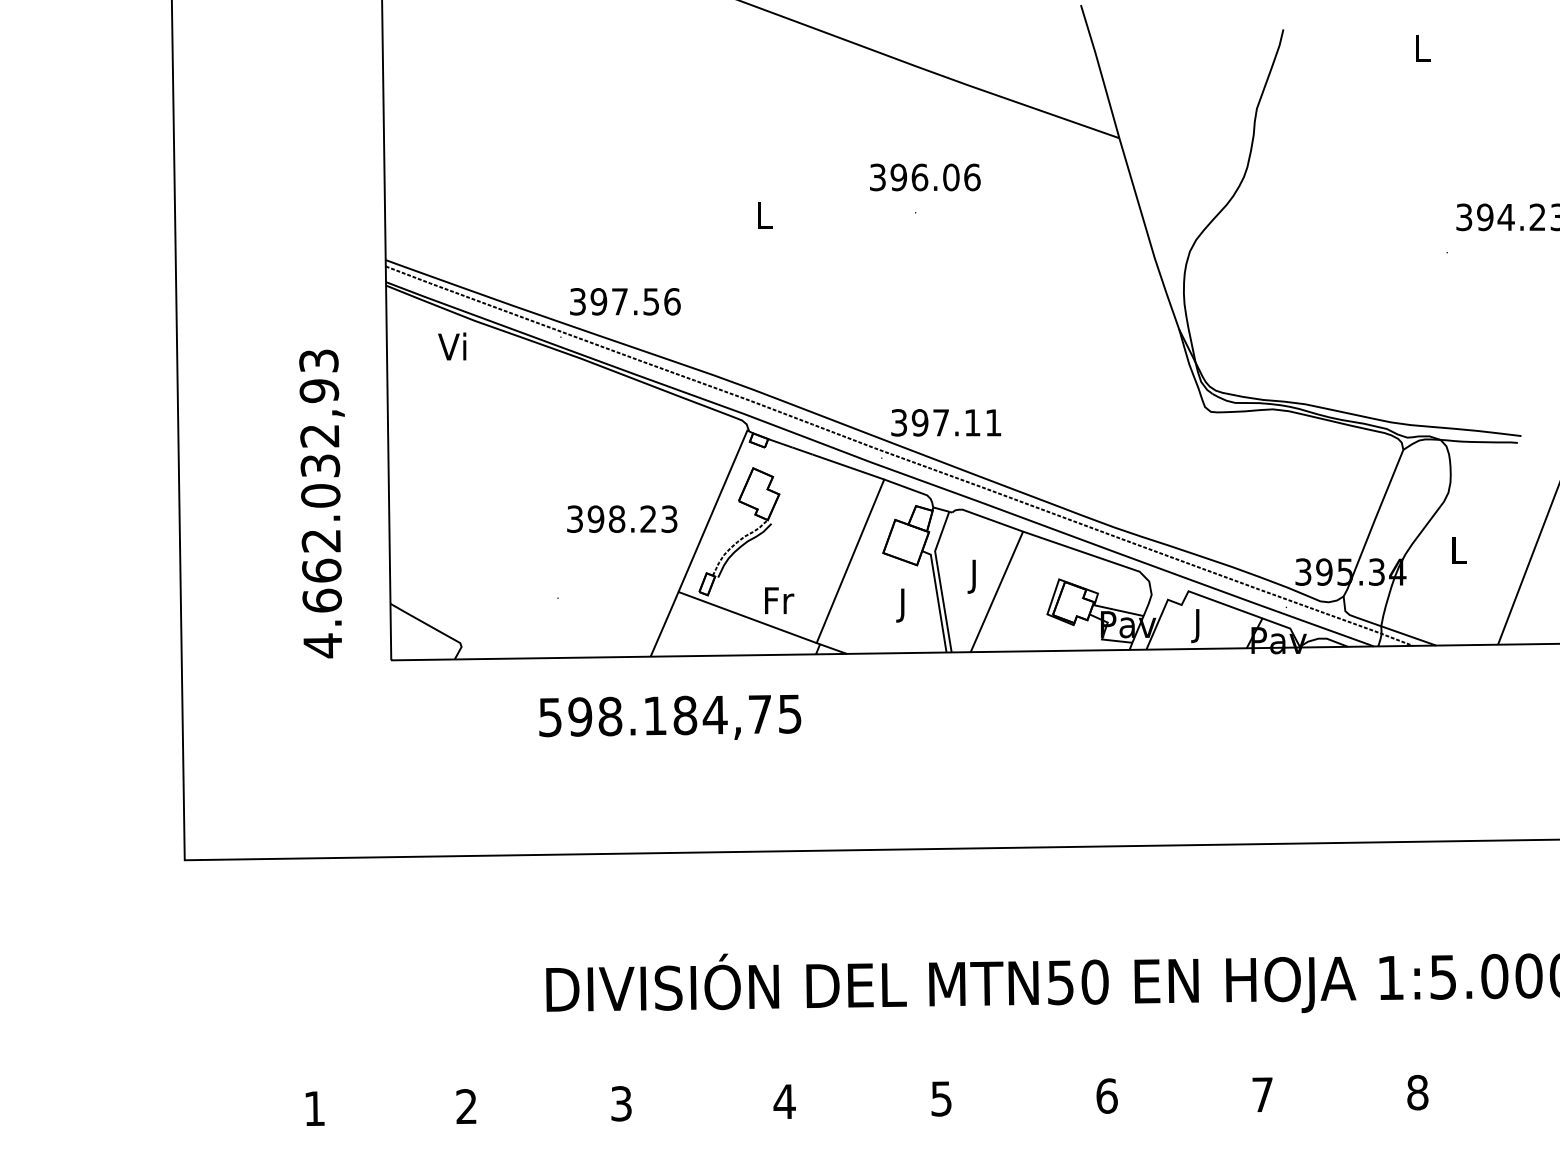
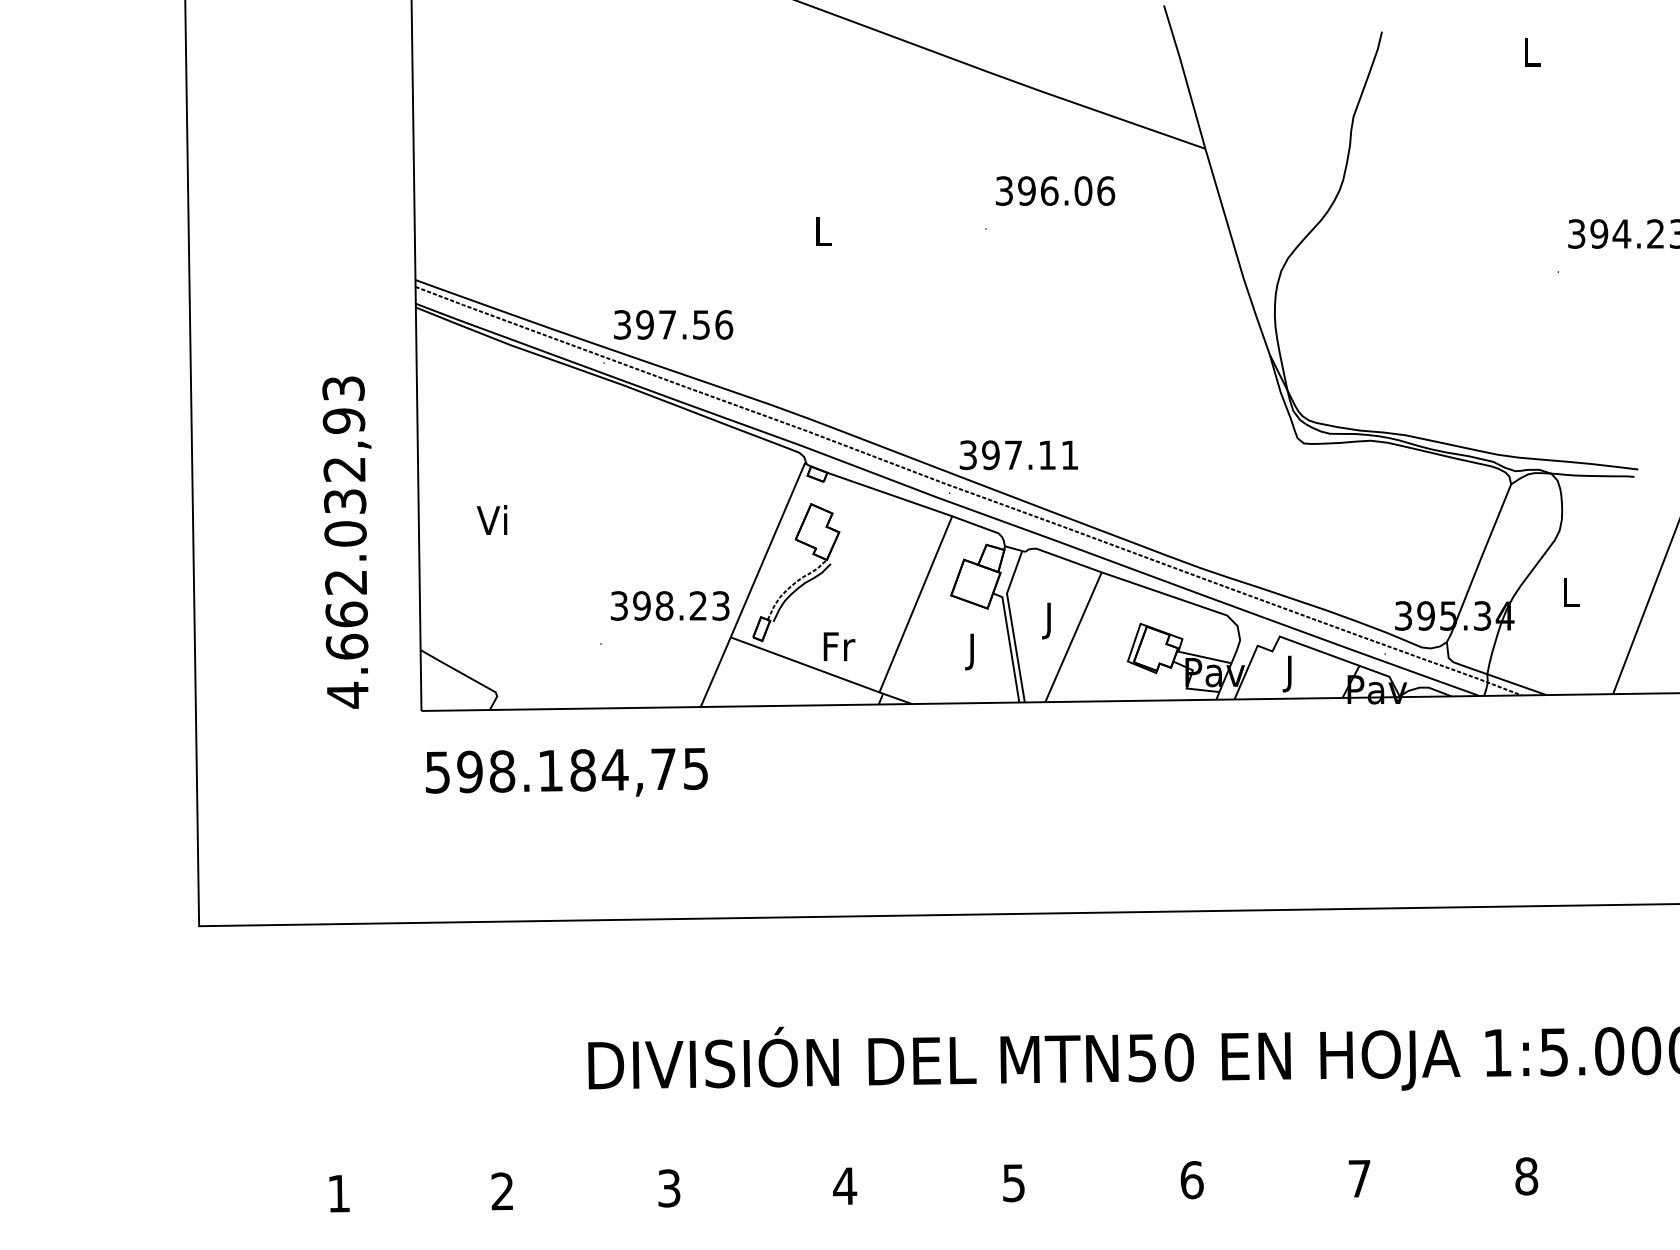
text: (925, 176) -> (1055, 190), moved
text: (451, 345) -> (491, 519), moved
text: (621, 518) -> (669, 605), moved
text: (669, 717) -> (566, 772), moved

